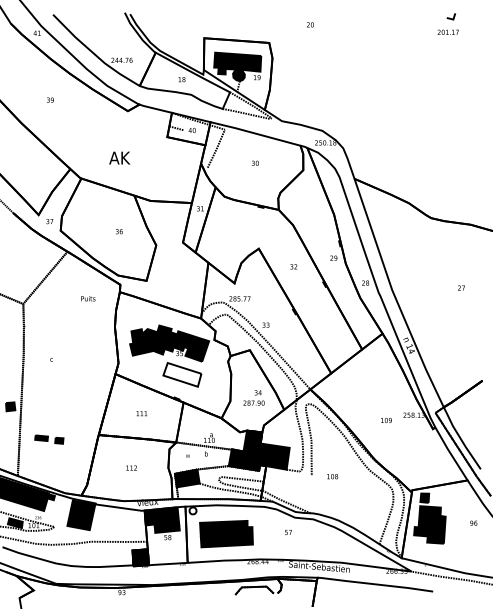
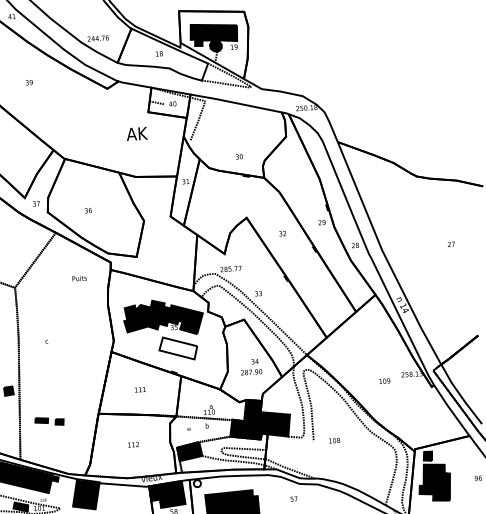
text: (119, 157) -> (136, 133), moved
text: (254, 162) -> (238, 156), moved
text: (118, 231) -> (87, 210), moved

